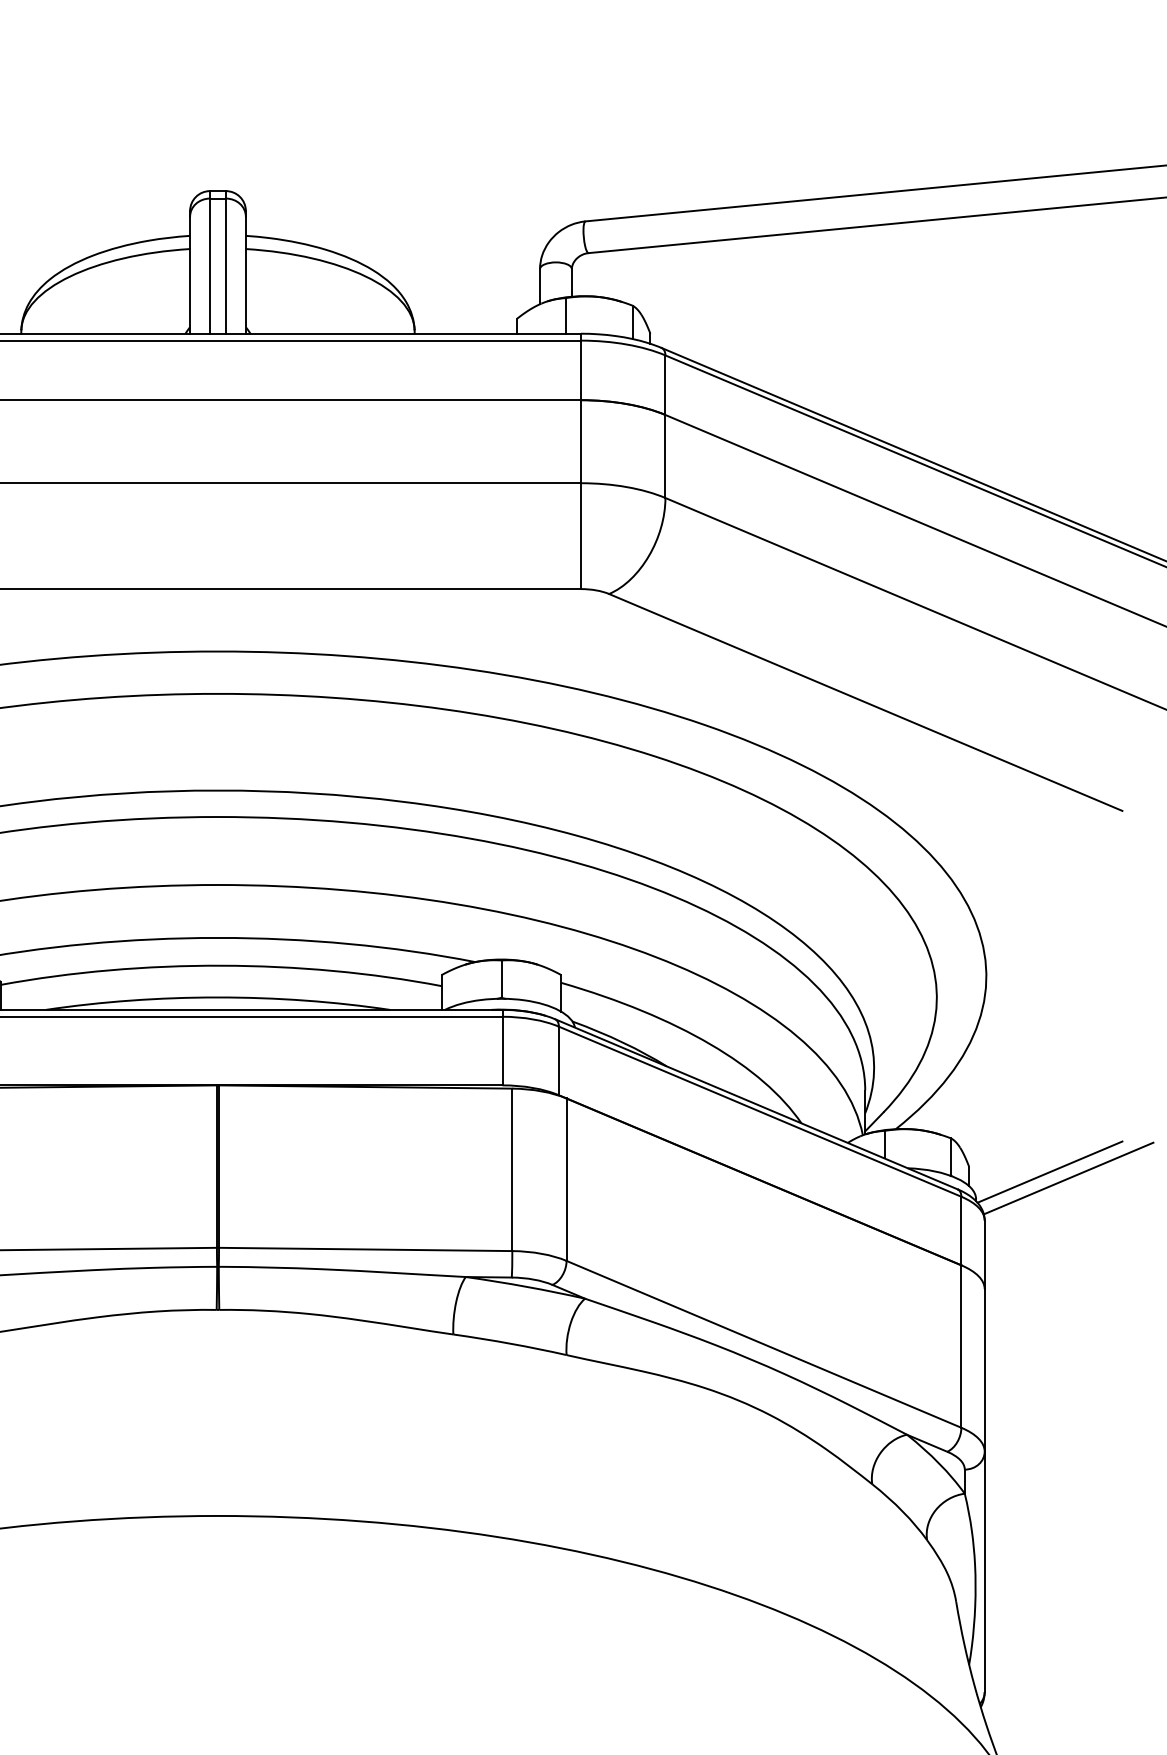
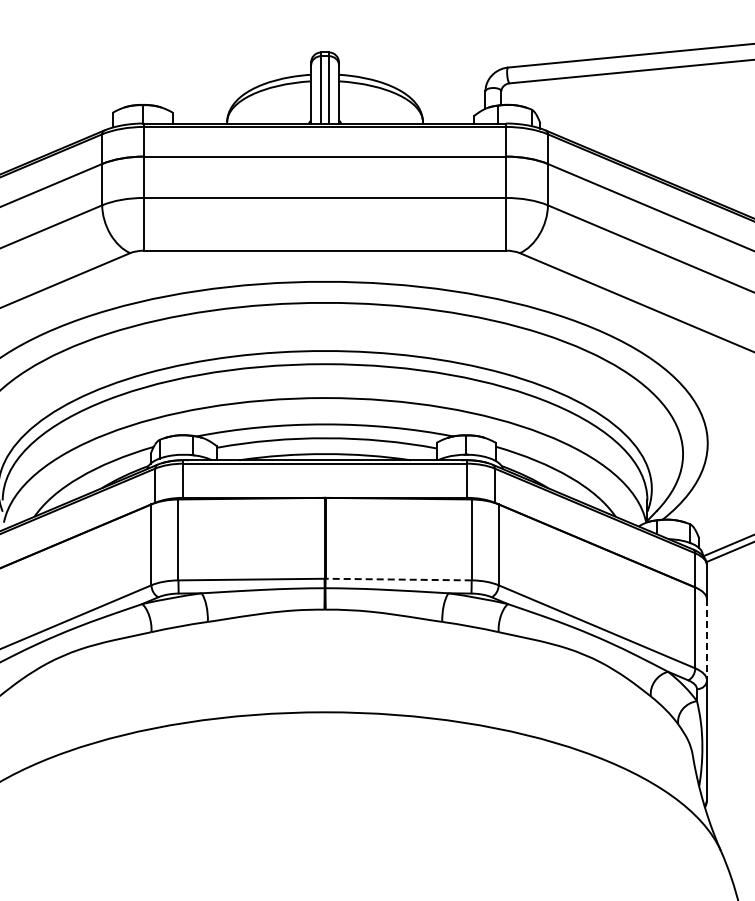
line: (365, 1249) -> (398, 579), solid -> dashed
line: (983, 1371) -> (706, 640), solid -> dashed

